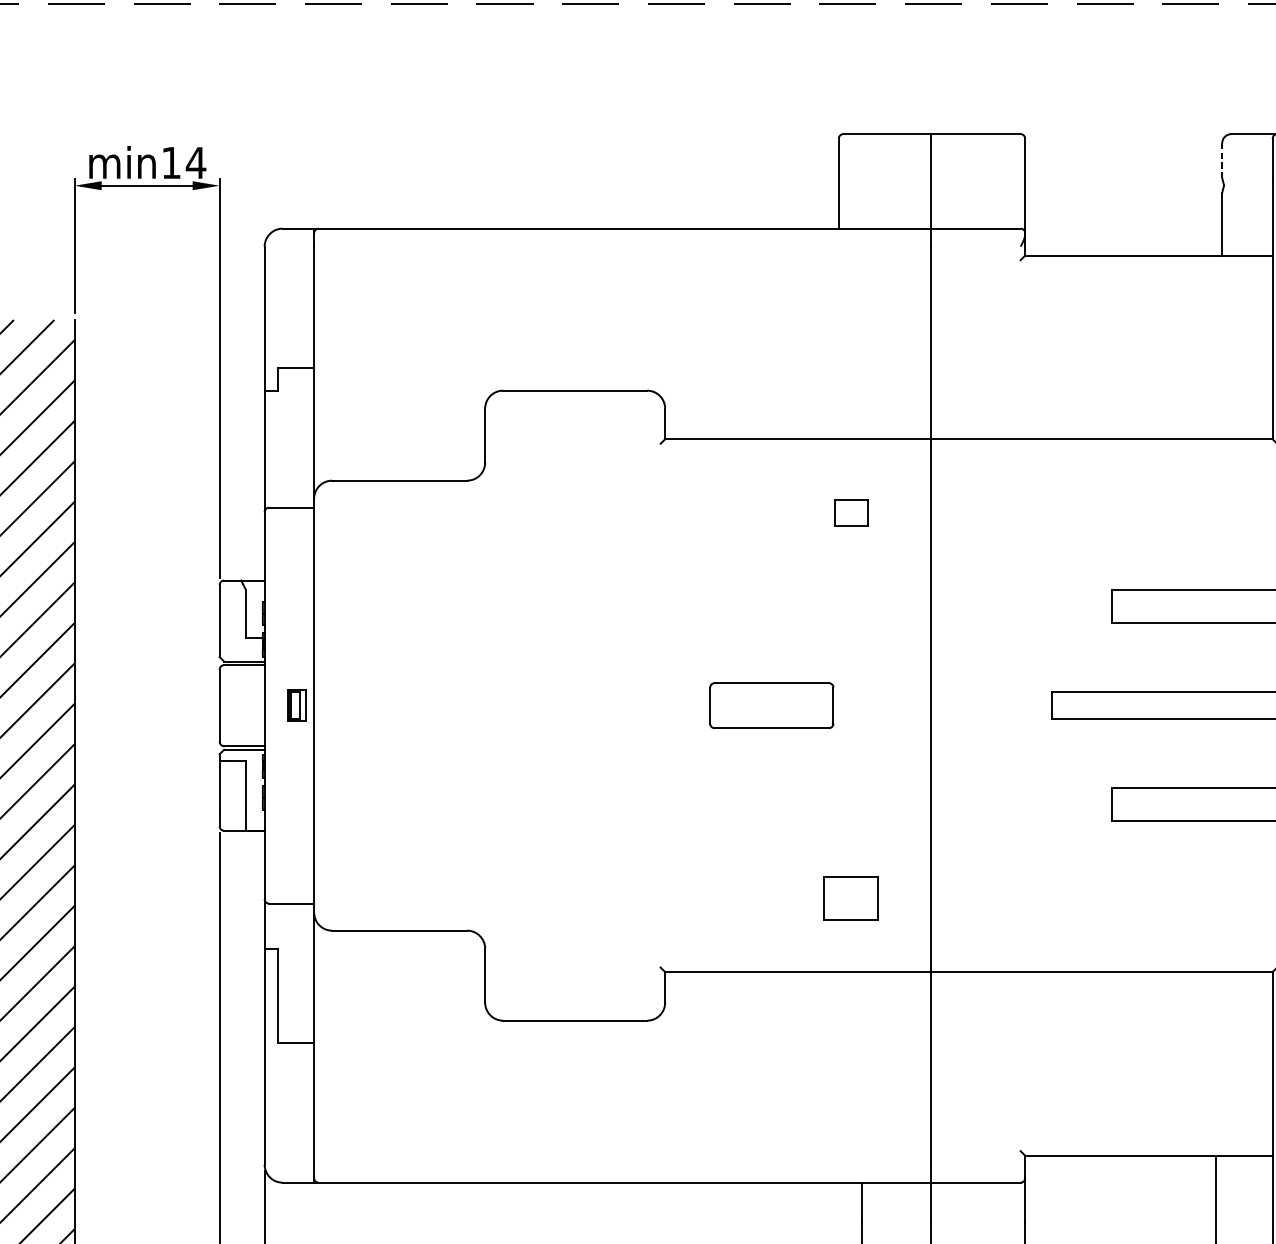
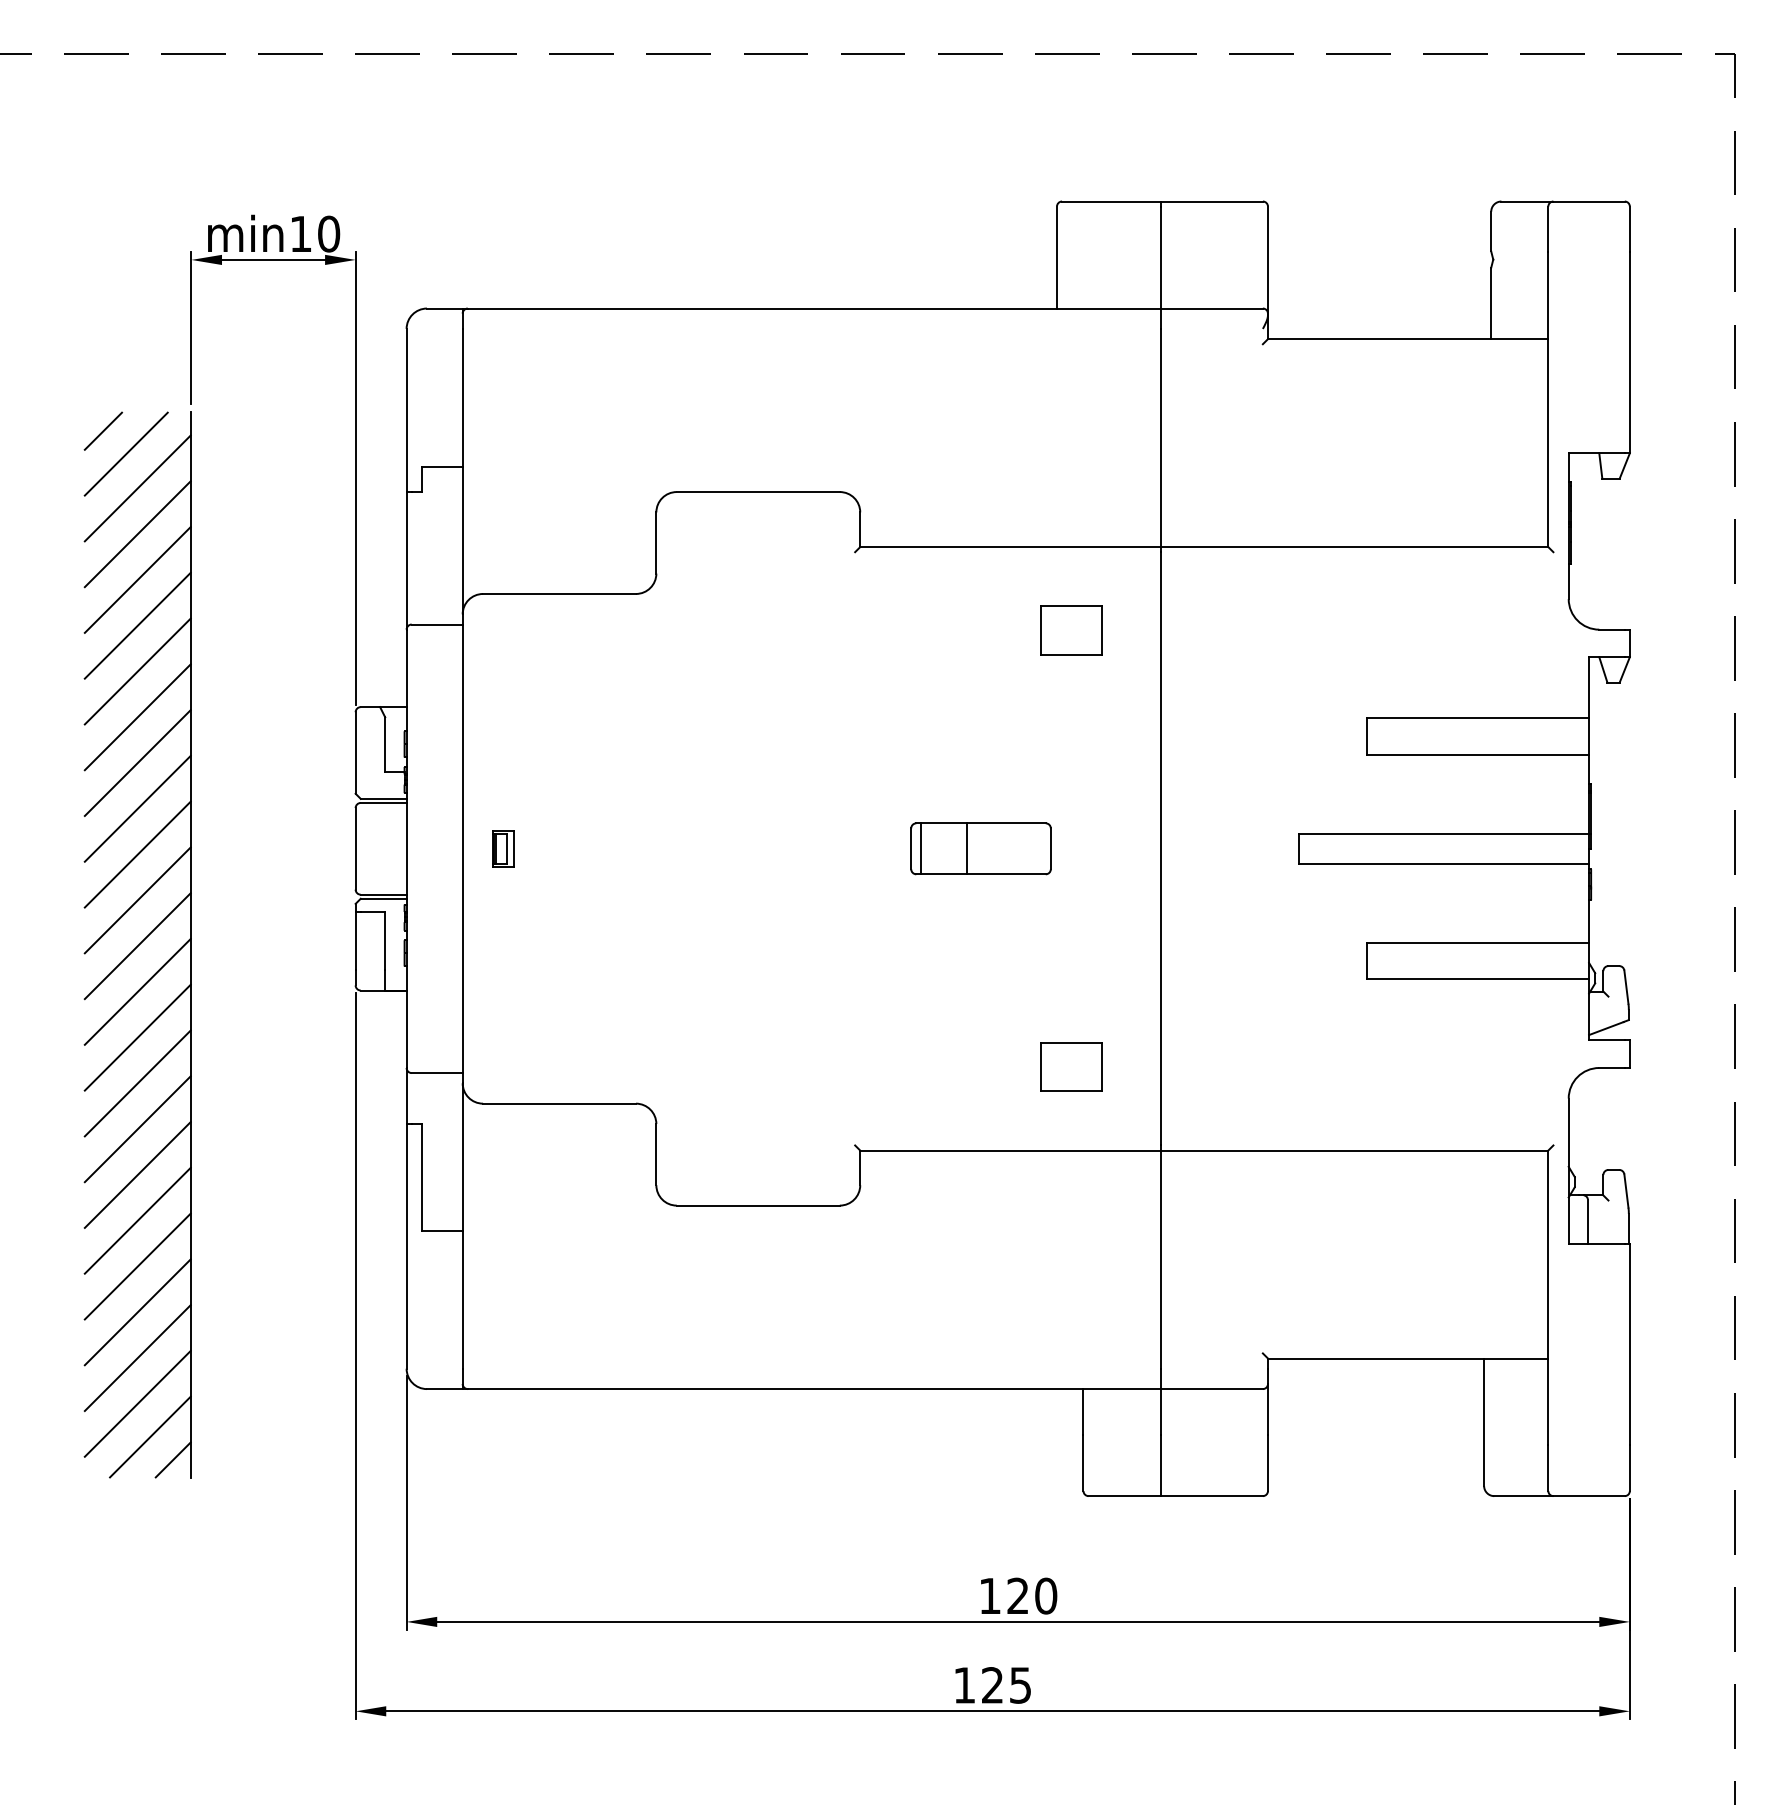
line: (1222, 160) -> (1491, 231), dashed -> solid
text: (195, 162) -> (328, 233), min14 -> min10
part: (851, 512) -> (1071, 630), size x1.67
part: (297, 705) -> (503, 848), moved
line: (719, 705) -> (921, 848), added
line: (759, 705) -> (967, 848), added

